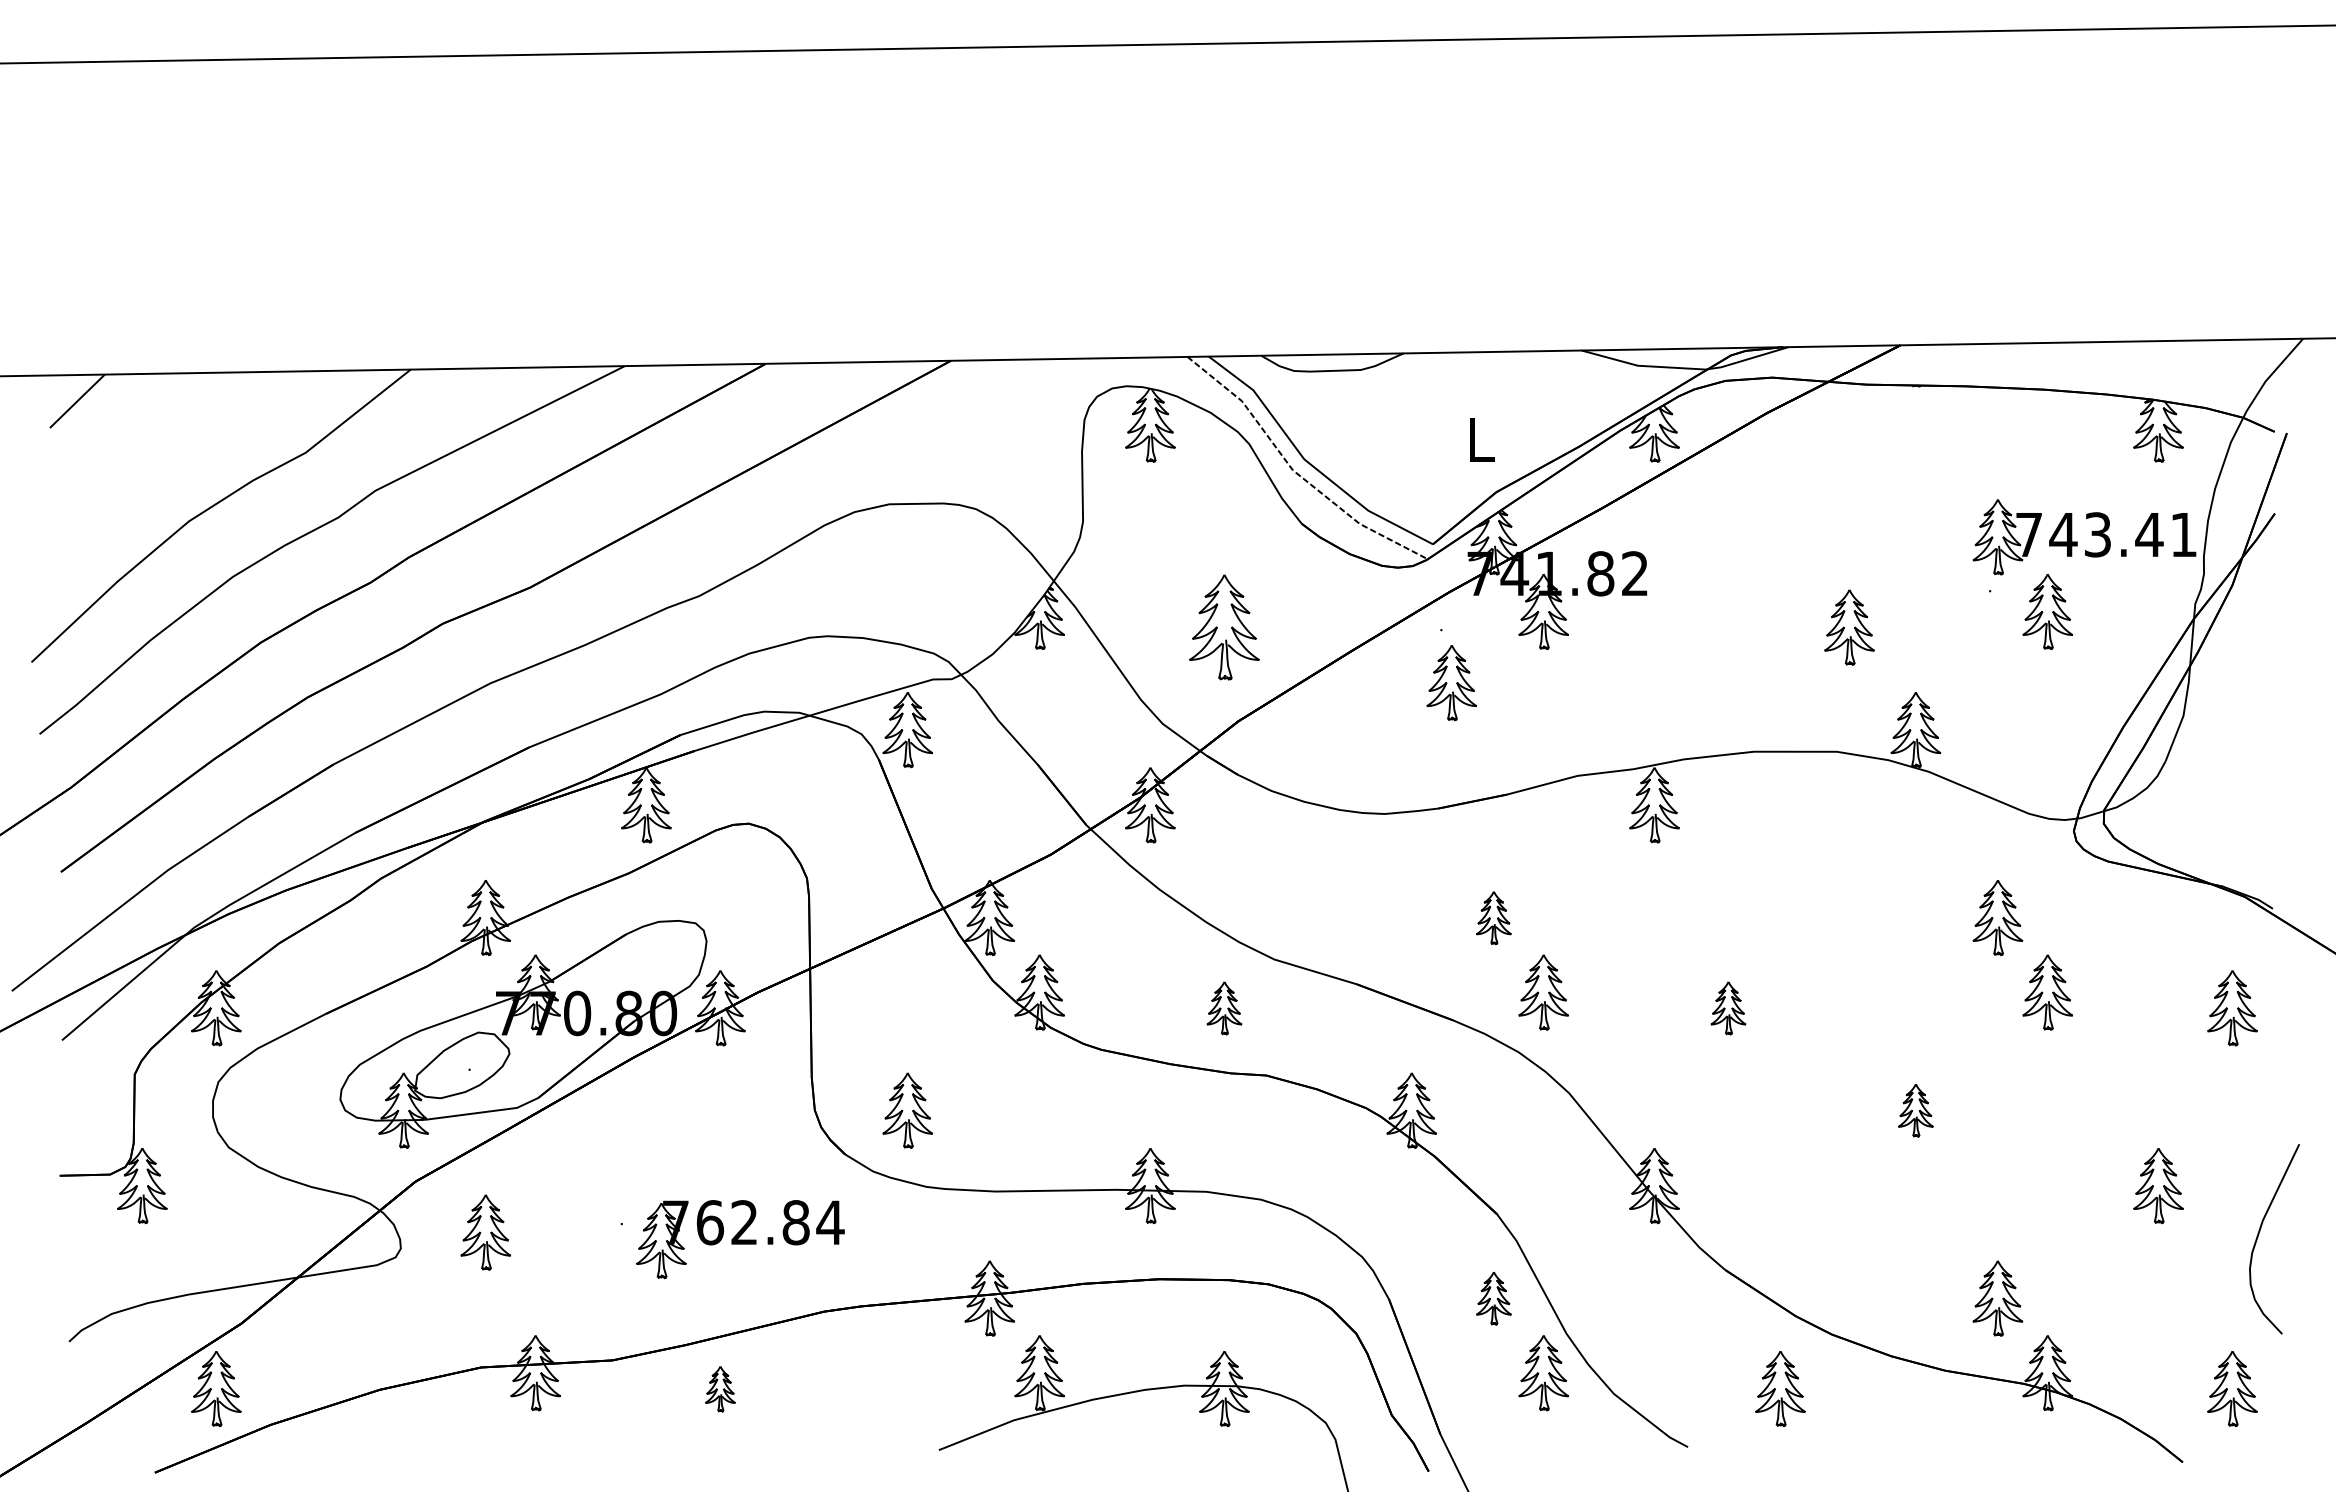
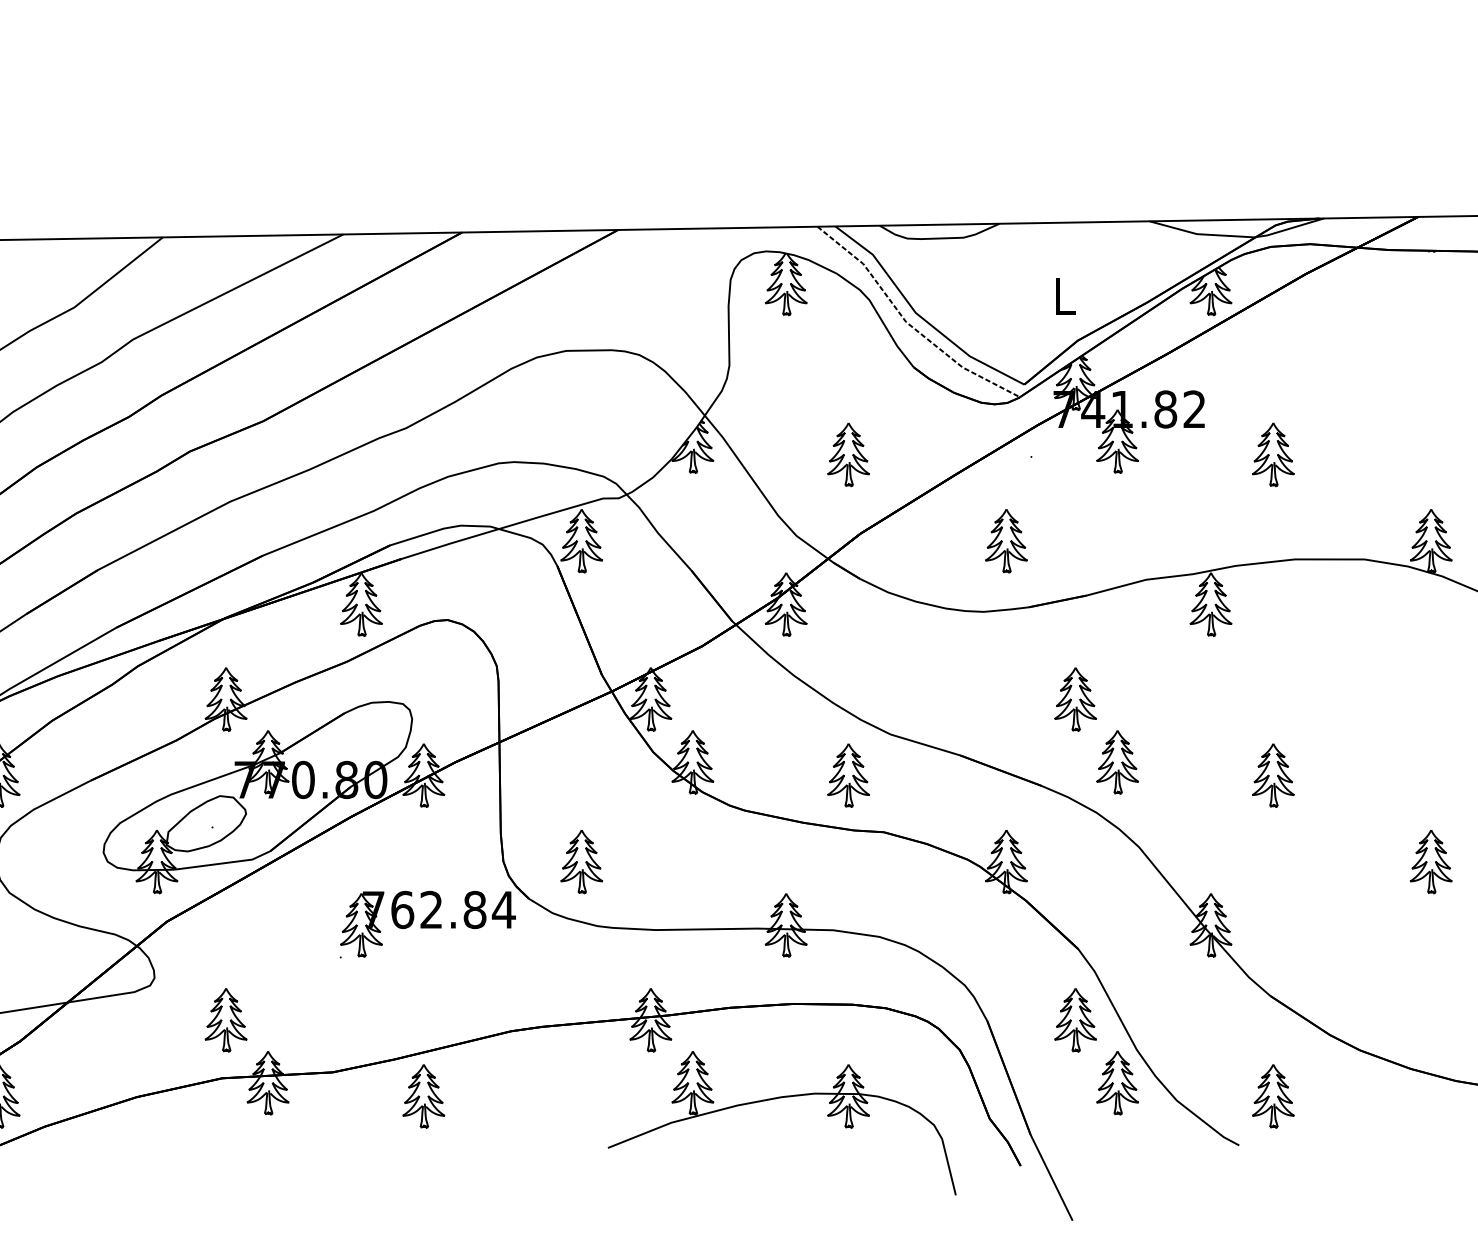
part: (1224, 627) -> (848, 454), size x0.71
part: (1849, 627) -> (1273, 454), moved
part: (1451, 683) -> (1006, 541), moved
part: (1493, 918) -> (1075, 699), size x1.43
part: (1224, 1008) -> (848, 775), size x1.43
part: (1728, 1008) -> (1273, 775), size x1.43
part: (1915, 1110) -> (1430, 861), size x1.43
part: (485, 1232) -> (225, 1020), moved
part: (740, 1239) -> (428, 924), moved
part: (1493, 1298) -> (1075, 1020), size x1.43
part: (1780, 1388) -> (1273, 1096), moved
part: (720, 1389) -> (423, 1096), size x1.67

